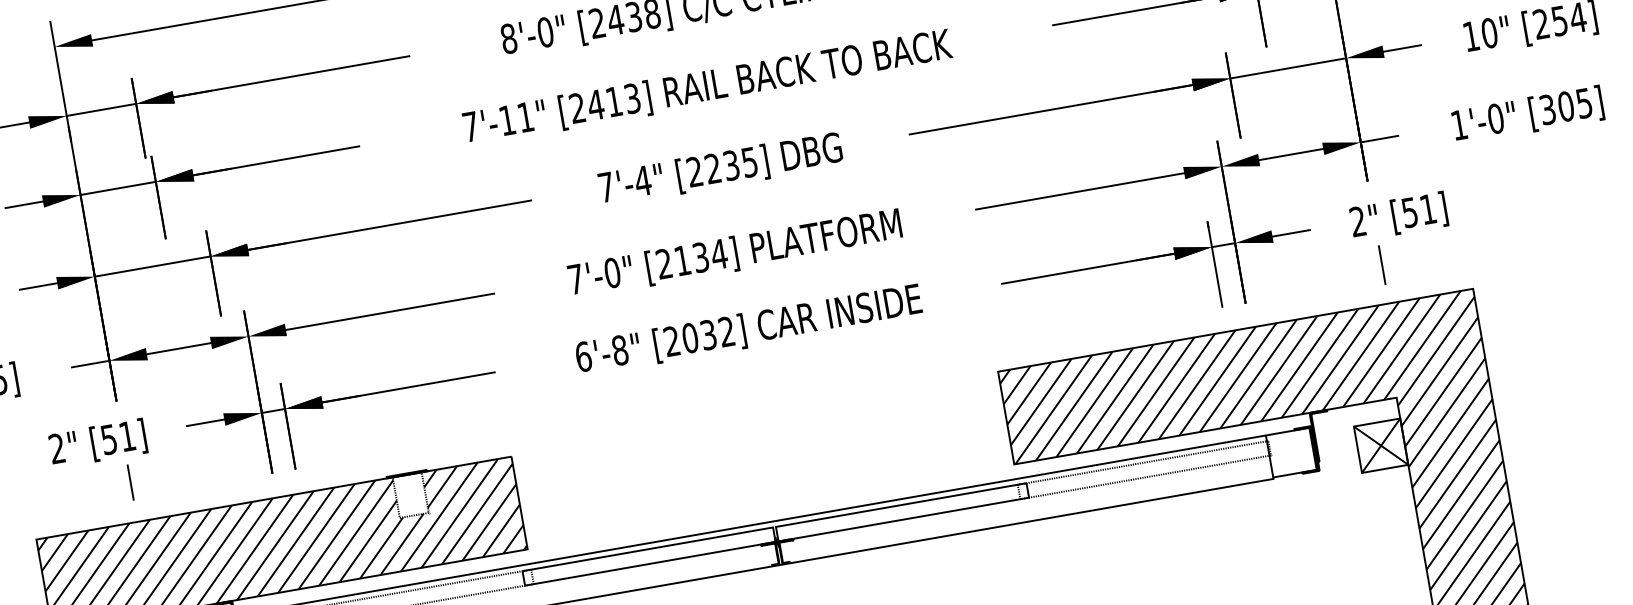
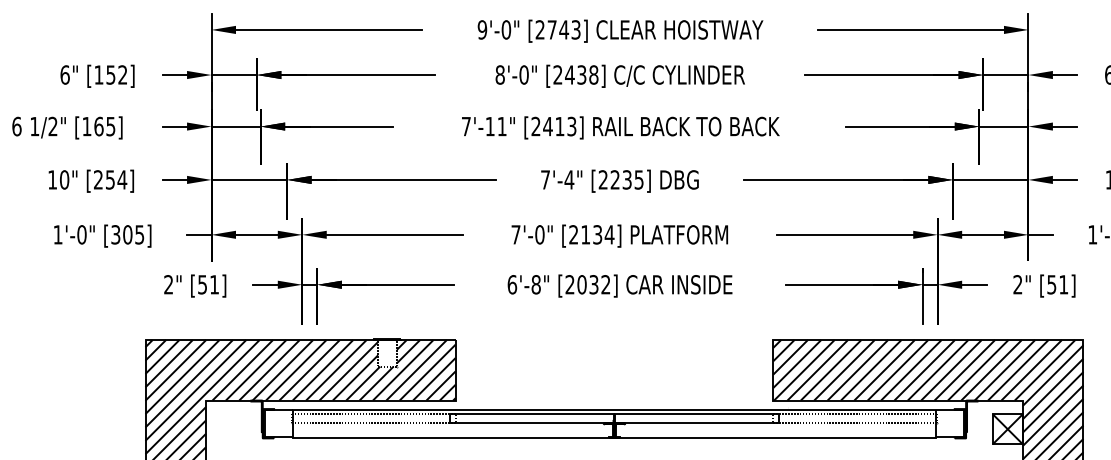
line: (1380, 264) -> (1027, 314), removed
line: (130, 482) -> (211, 314), removed

